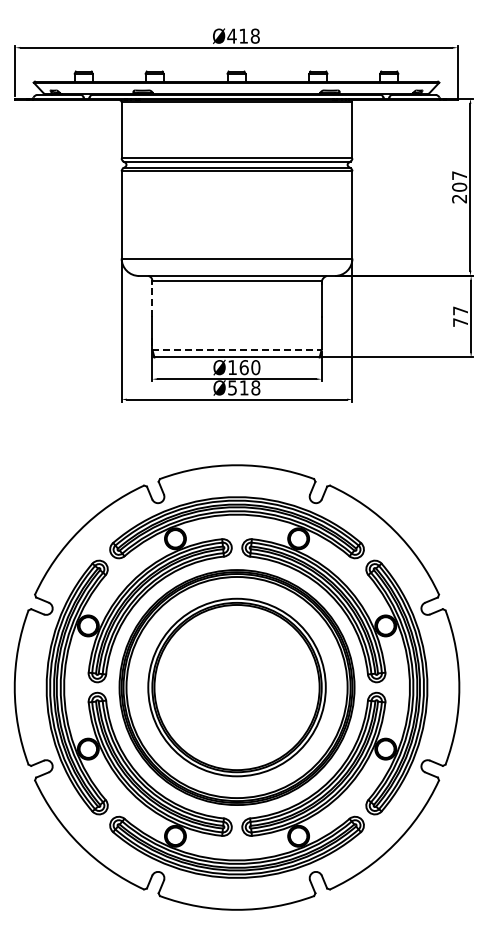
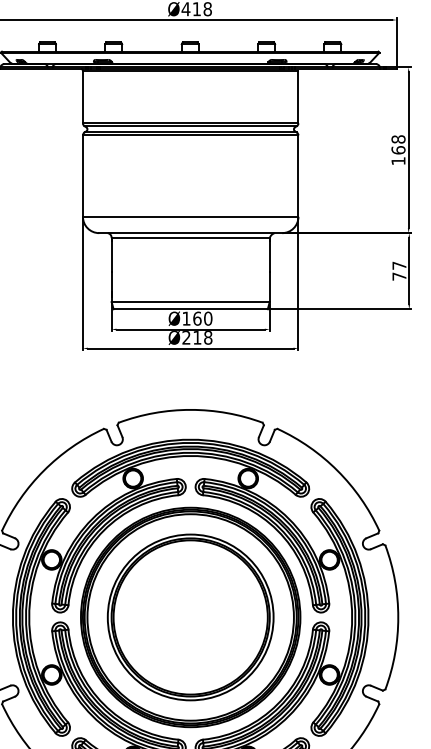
text: (459, 187) -> (398, 150), 207 -> 168
line: (152, 299) -> (111, 255), dashed -> solid
line: (237, 349) -> (191, 301), dashed -> solid
text: (232, 387) -> (186, 337), Ø518 -> Ø218

